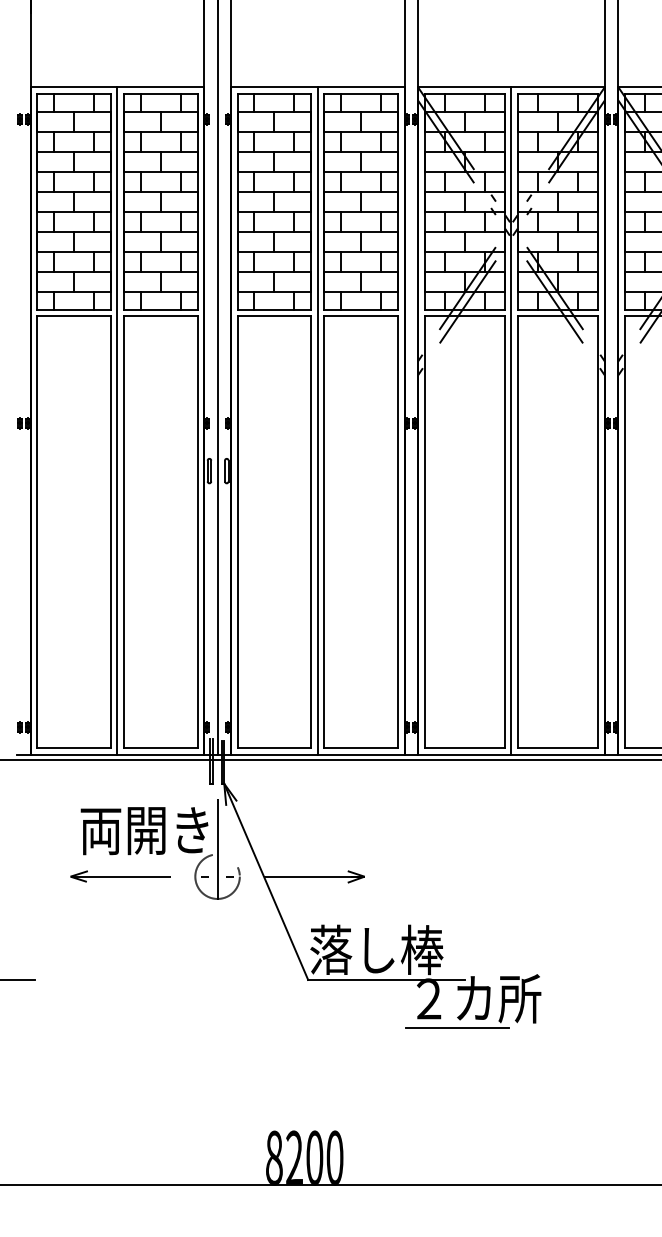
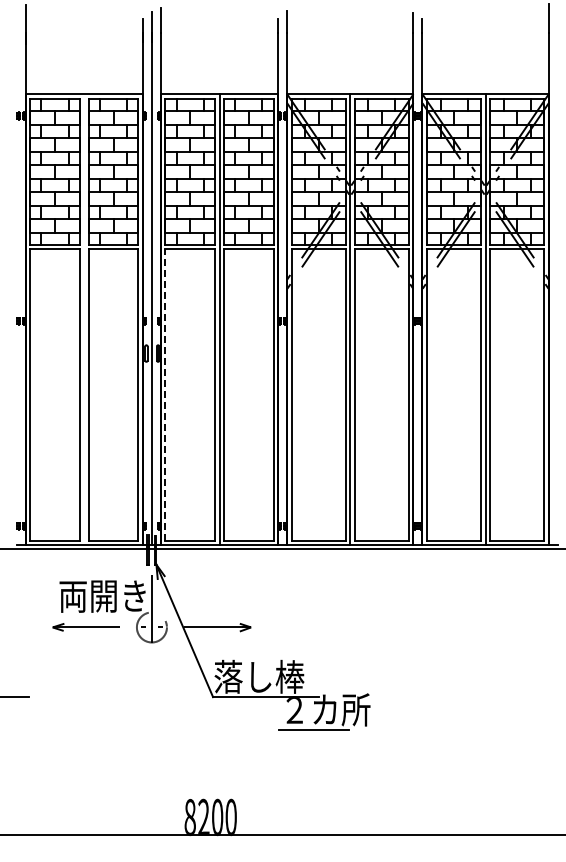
line: (117, 420) -> (84, 319), removed
line: (237, 531) -> (165, 394), solid -> dashed

